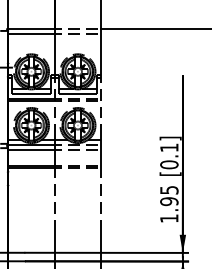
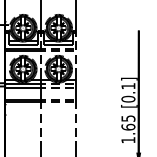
text: (169, 201) -> (128, 127), 1.95 -> 1.65

